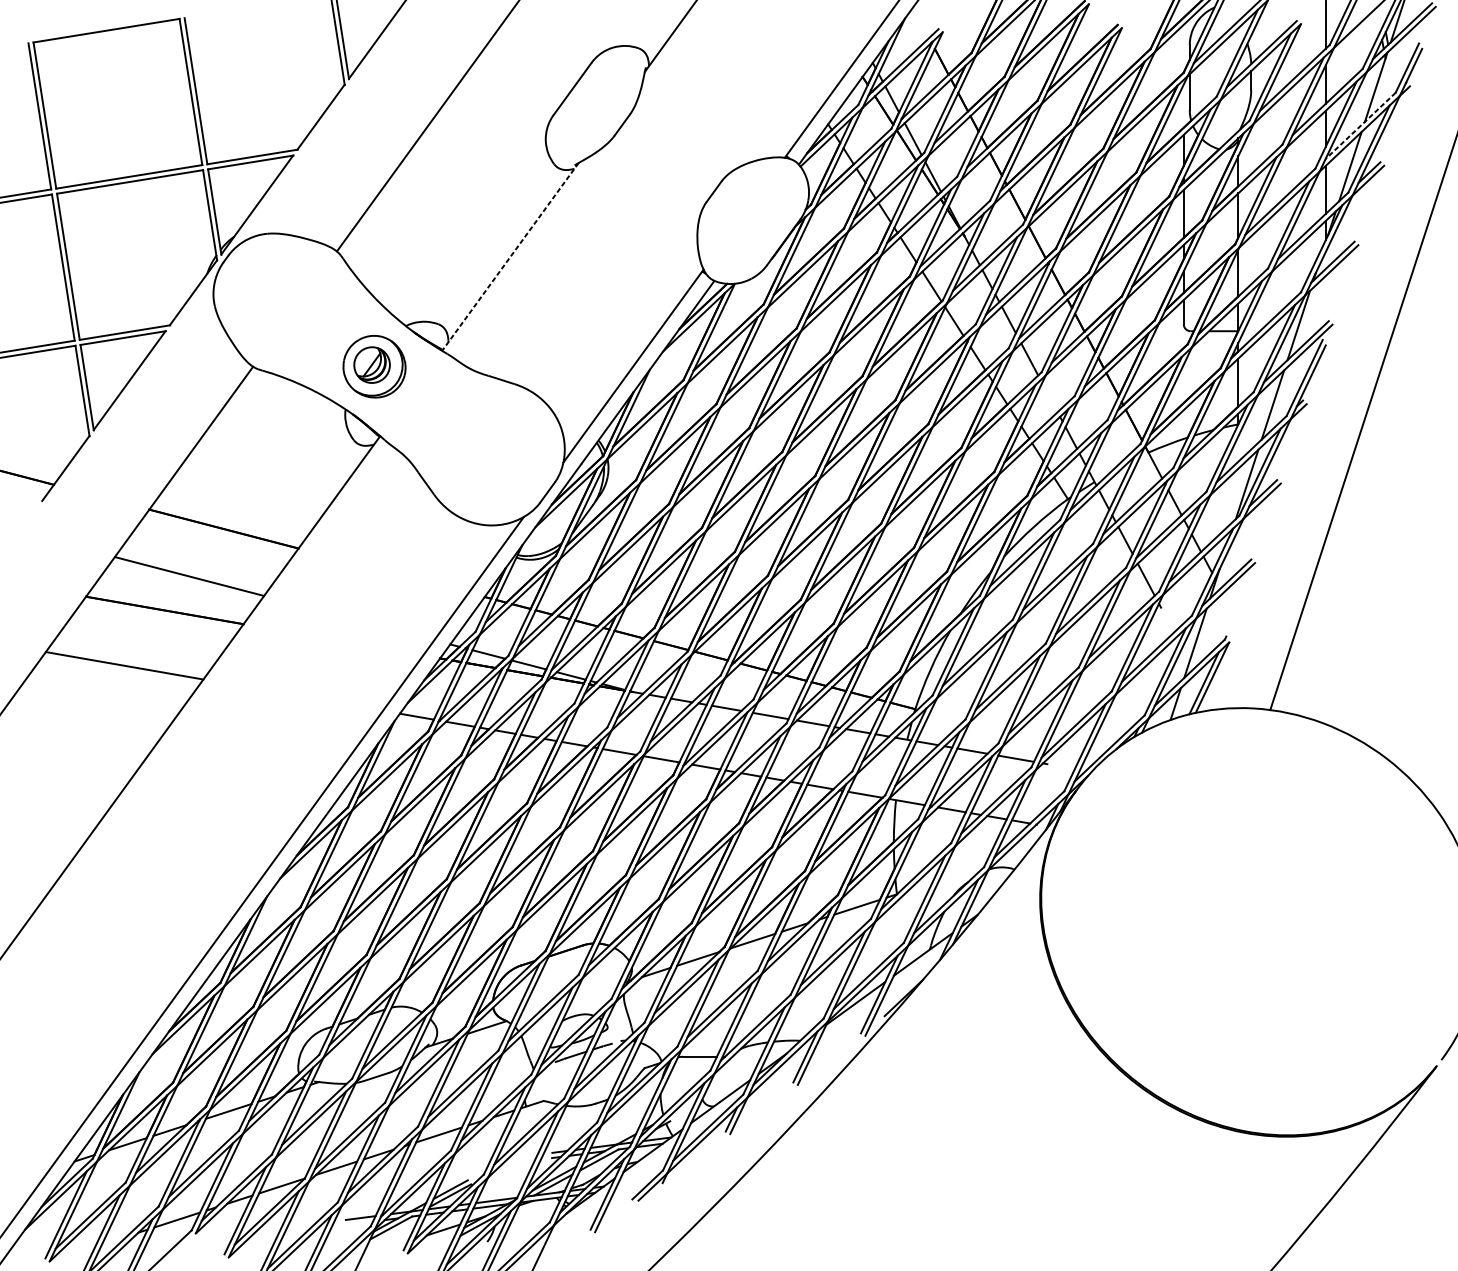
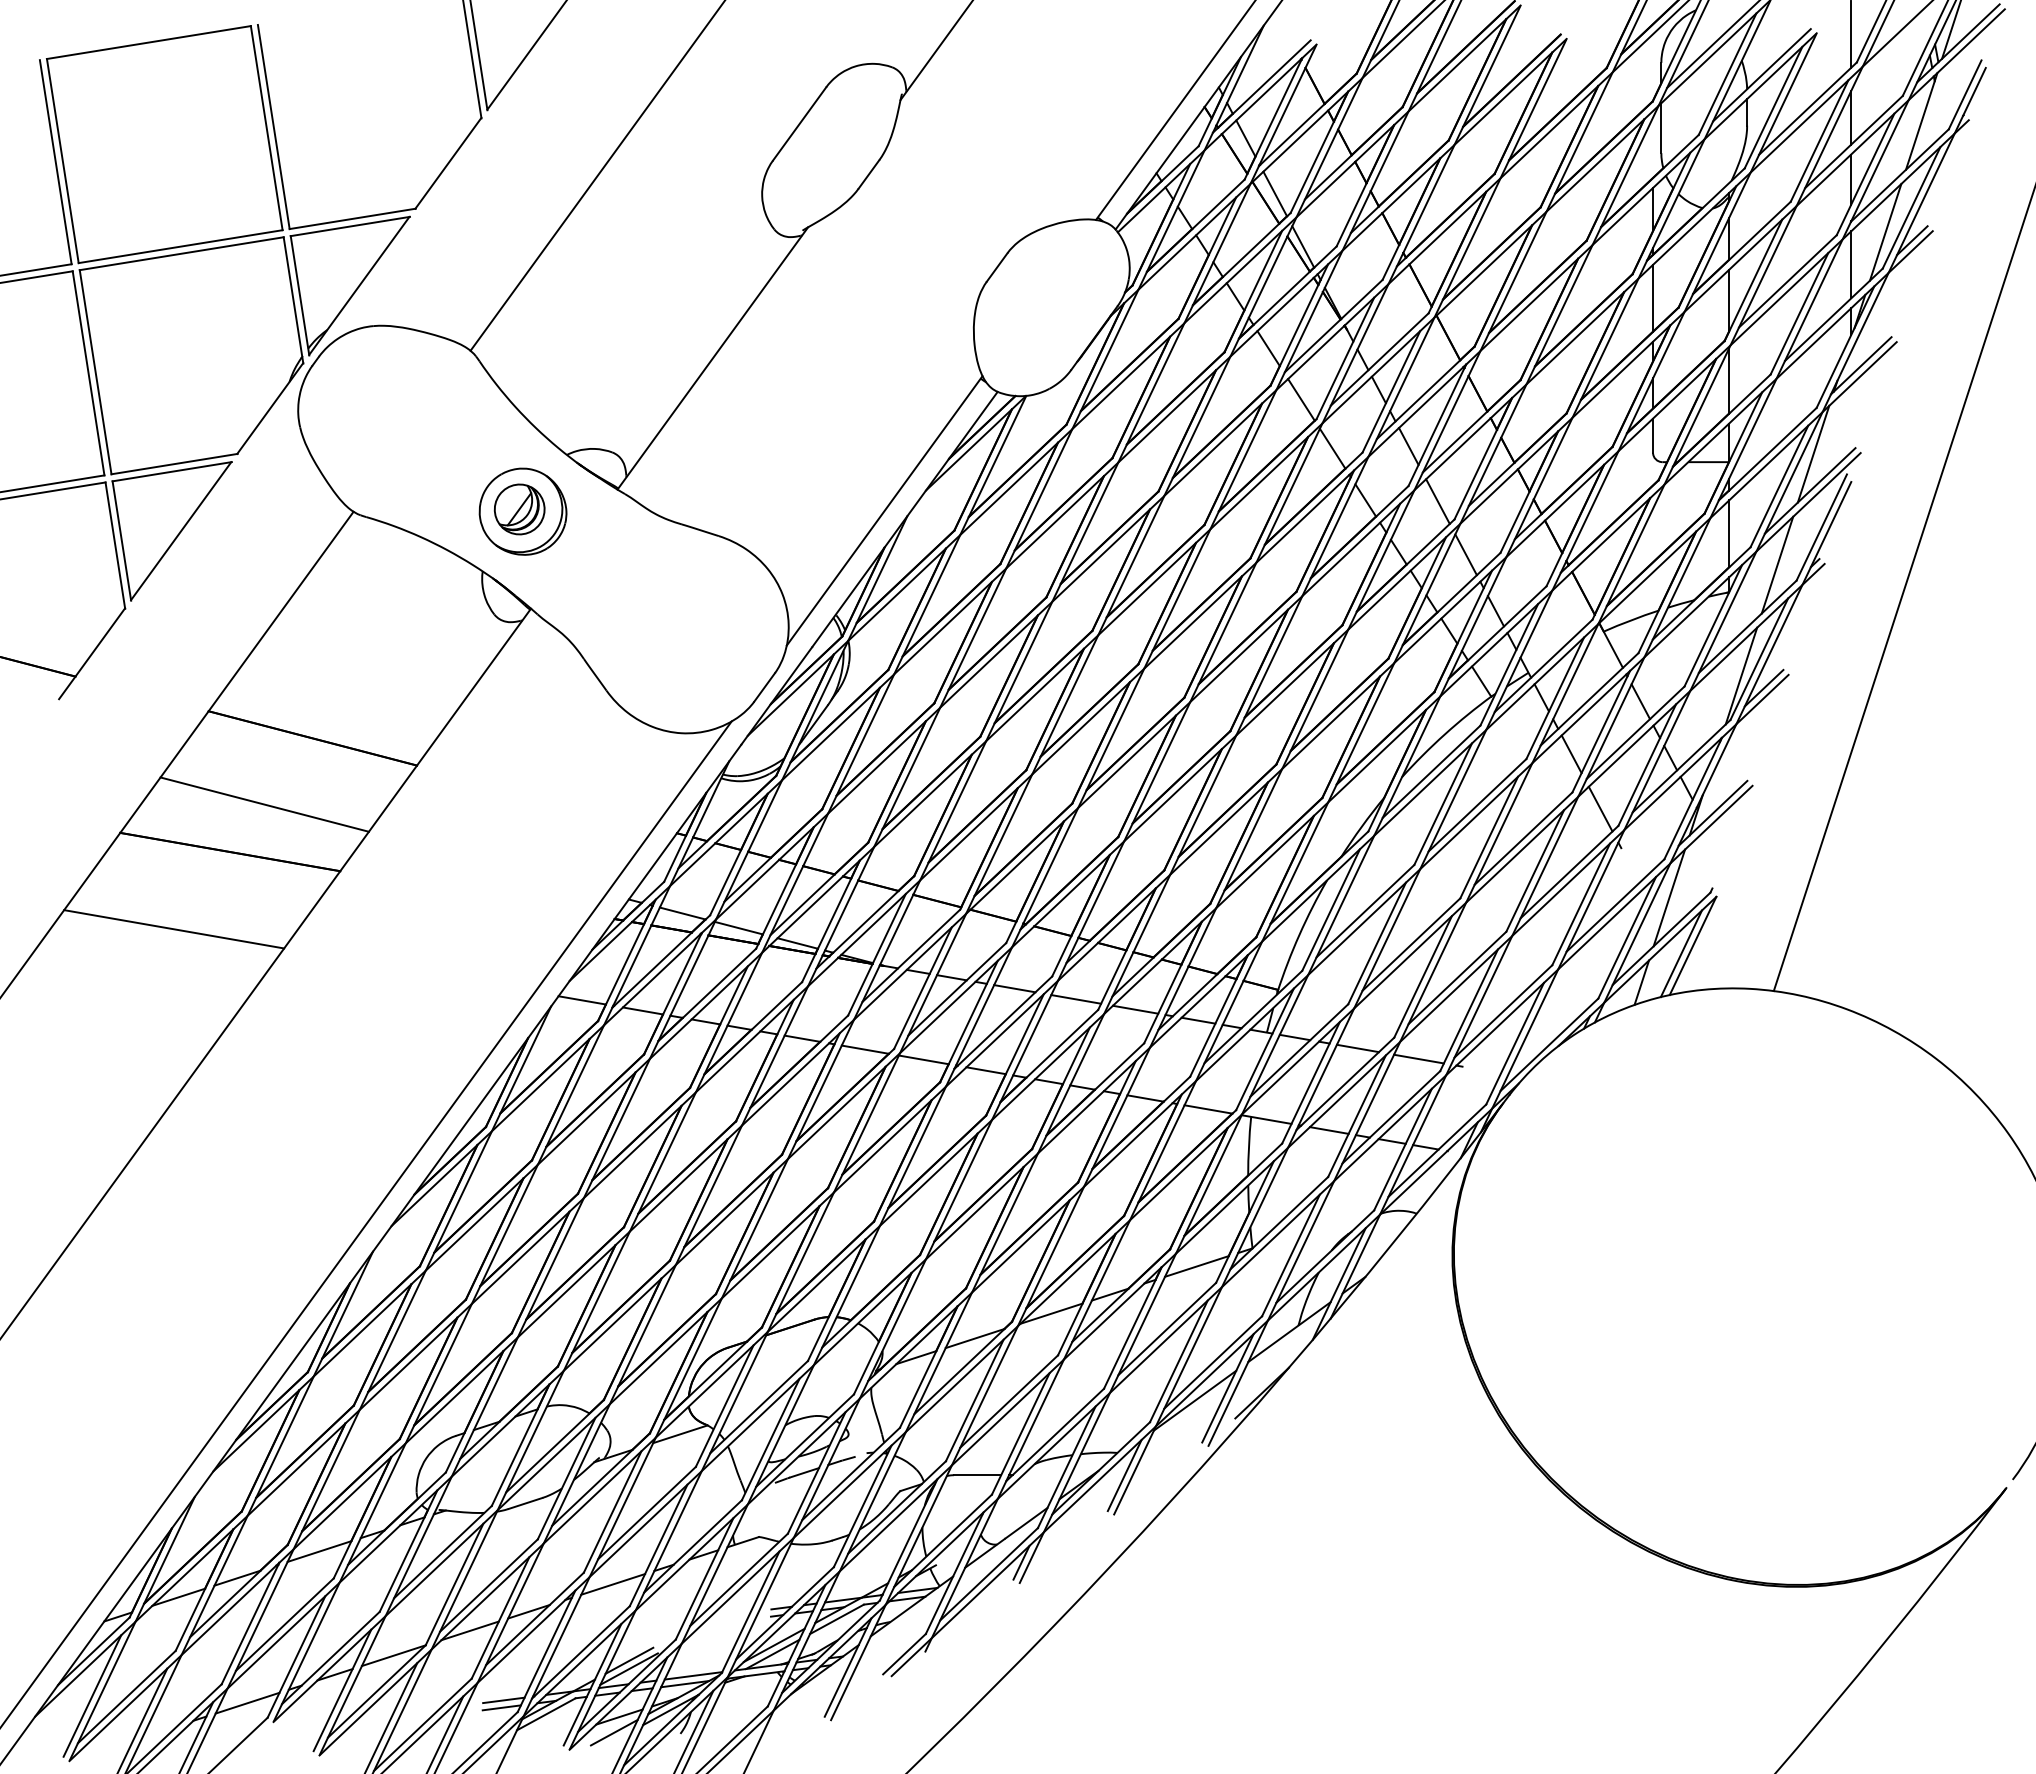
line: (1360, 125) -> (1899, 175), dashed -> solid
line: (510, 256) -> (712, 358), dashed -> solid
line: (1049, 397) -> (1465, 554), added
line: (359, 1223) -> (501, 1707), added
line: (439, 1241) -> (613, 1732), added

